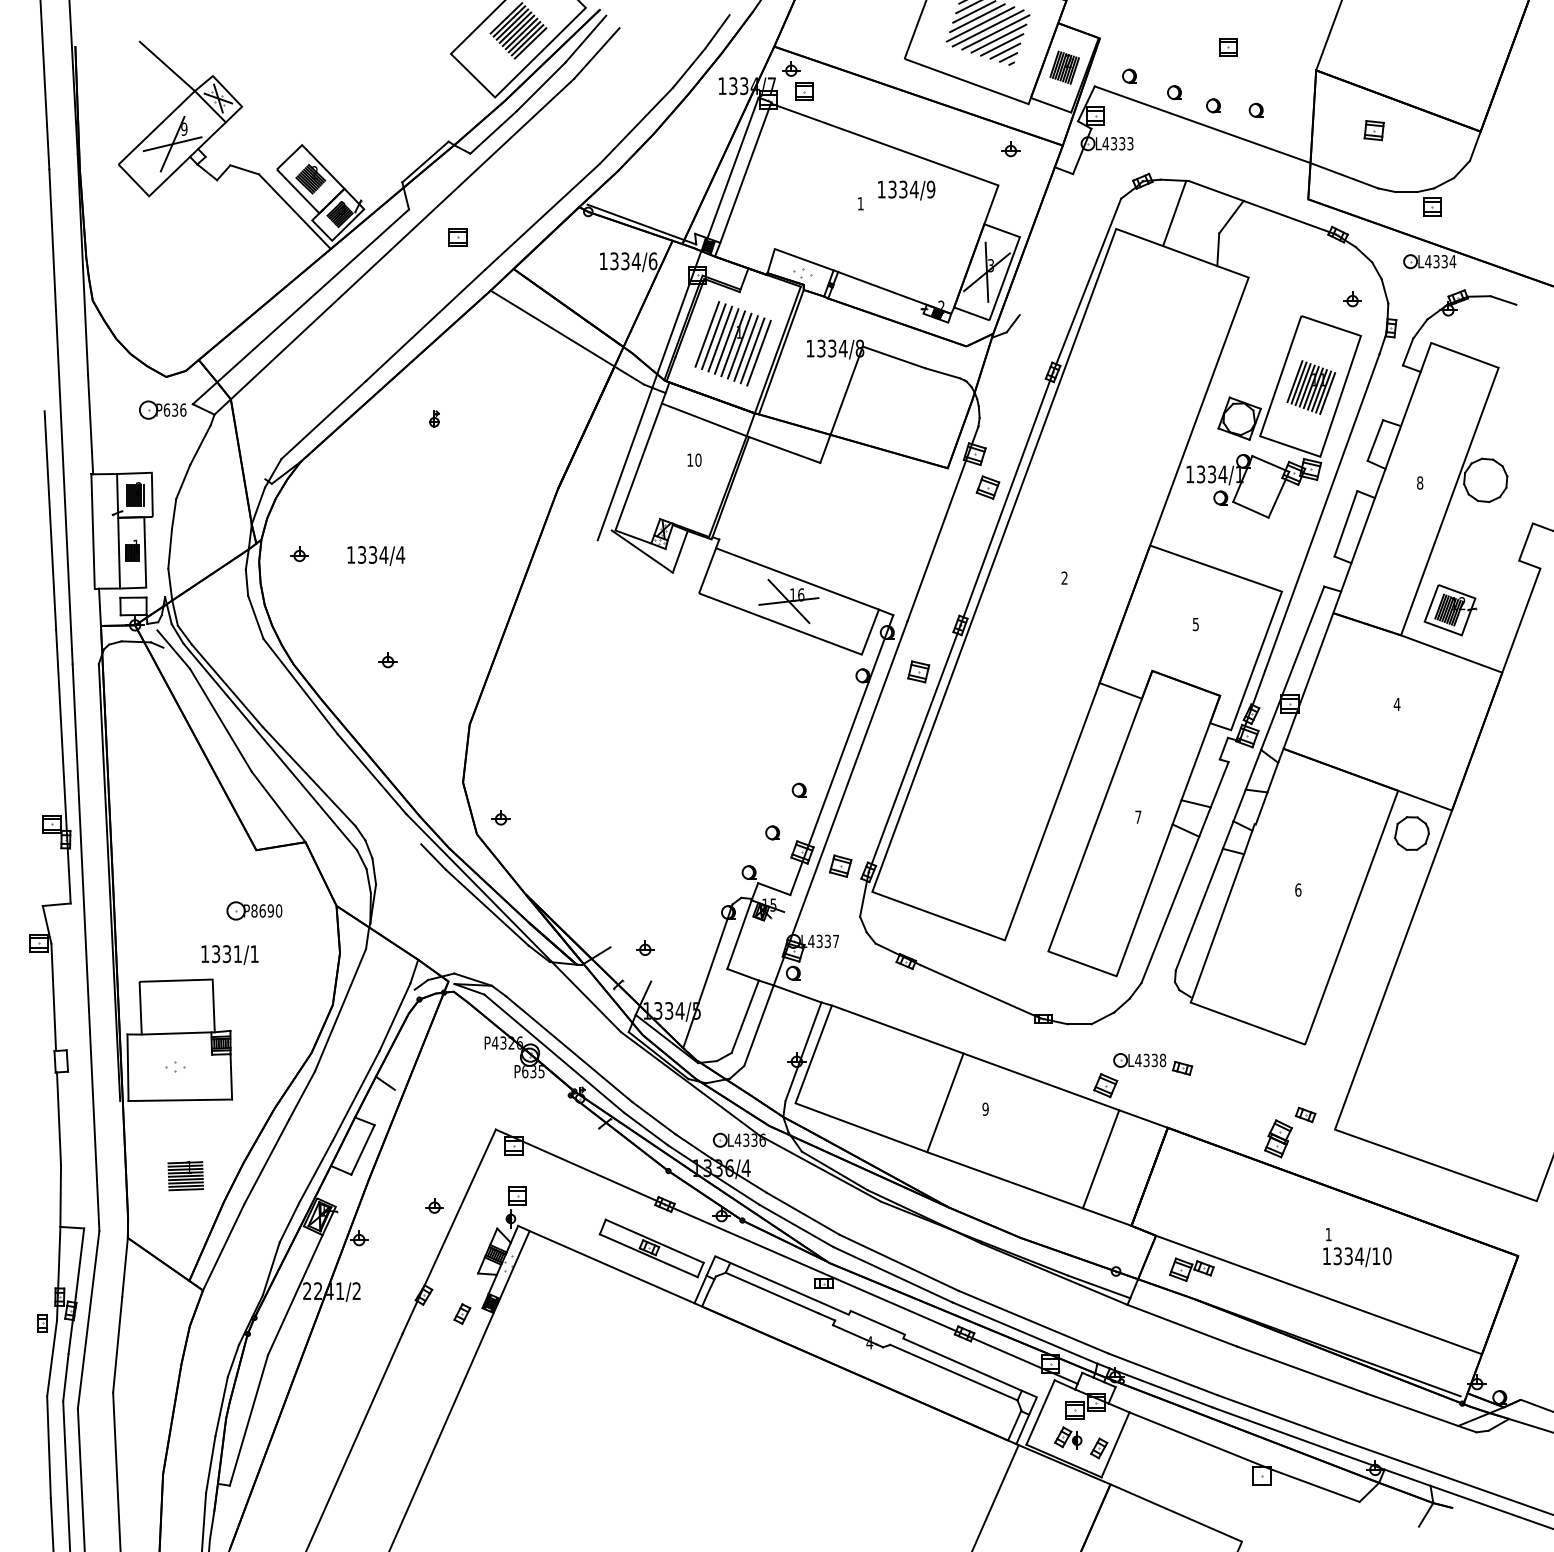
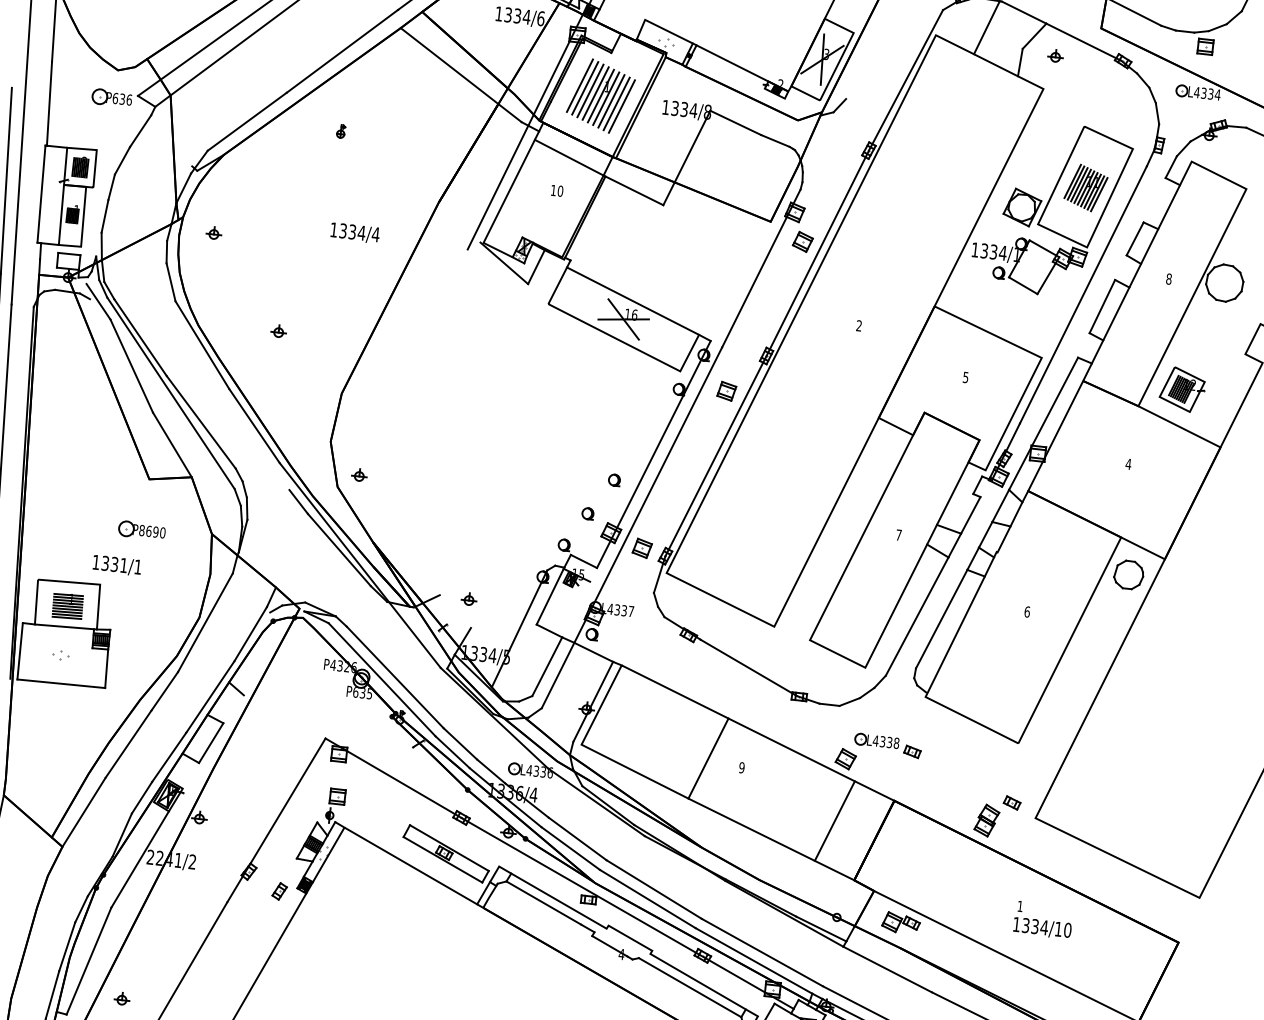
part: (1352, 299) -> (1055, 56), moved
text: (376, 555) -> (355, 232), moved
part: (185, 1176) -> (67, 606), moved
part: (434, 1205) -> (122, 998), moved

